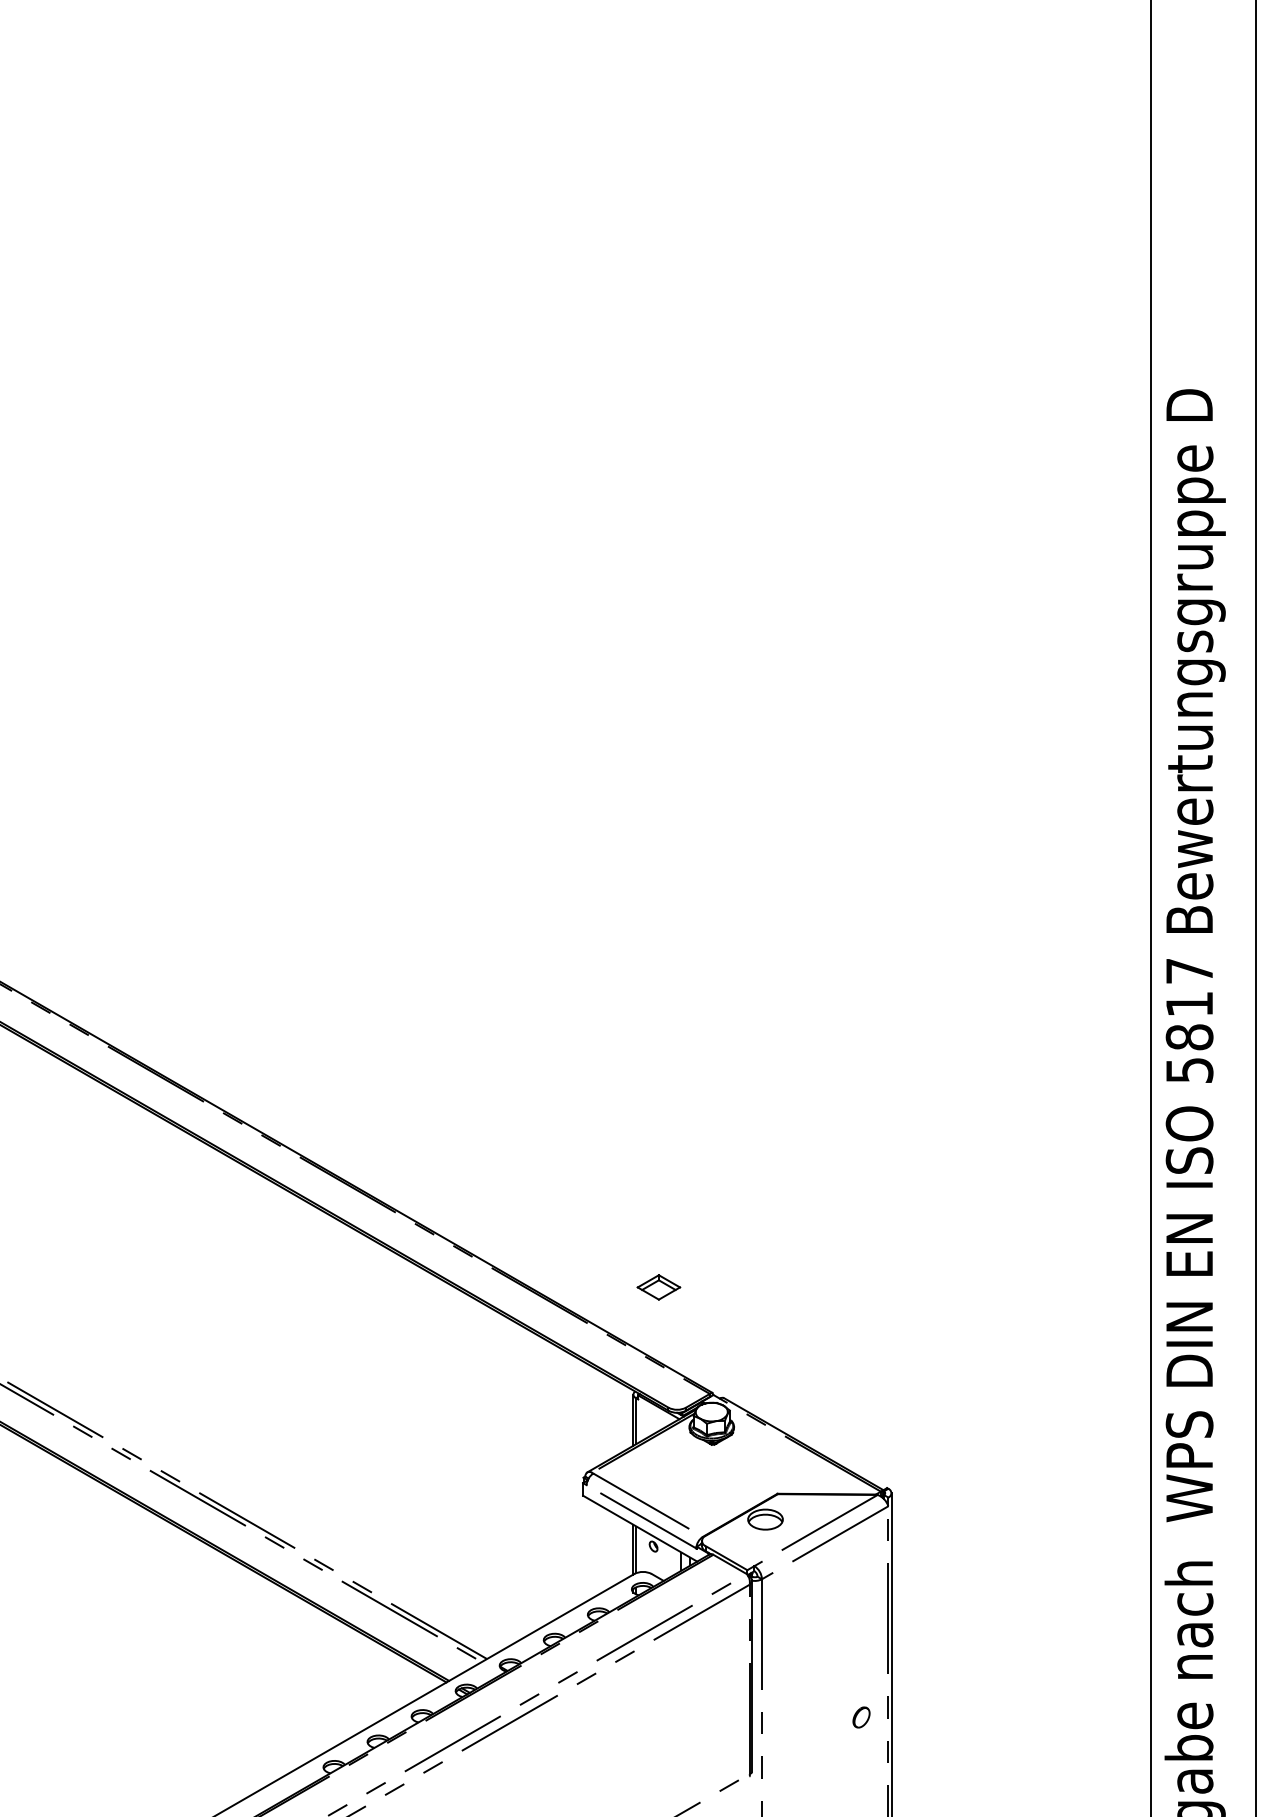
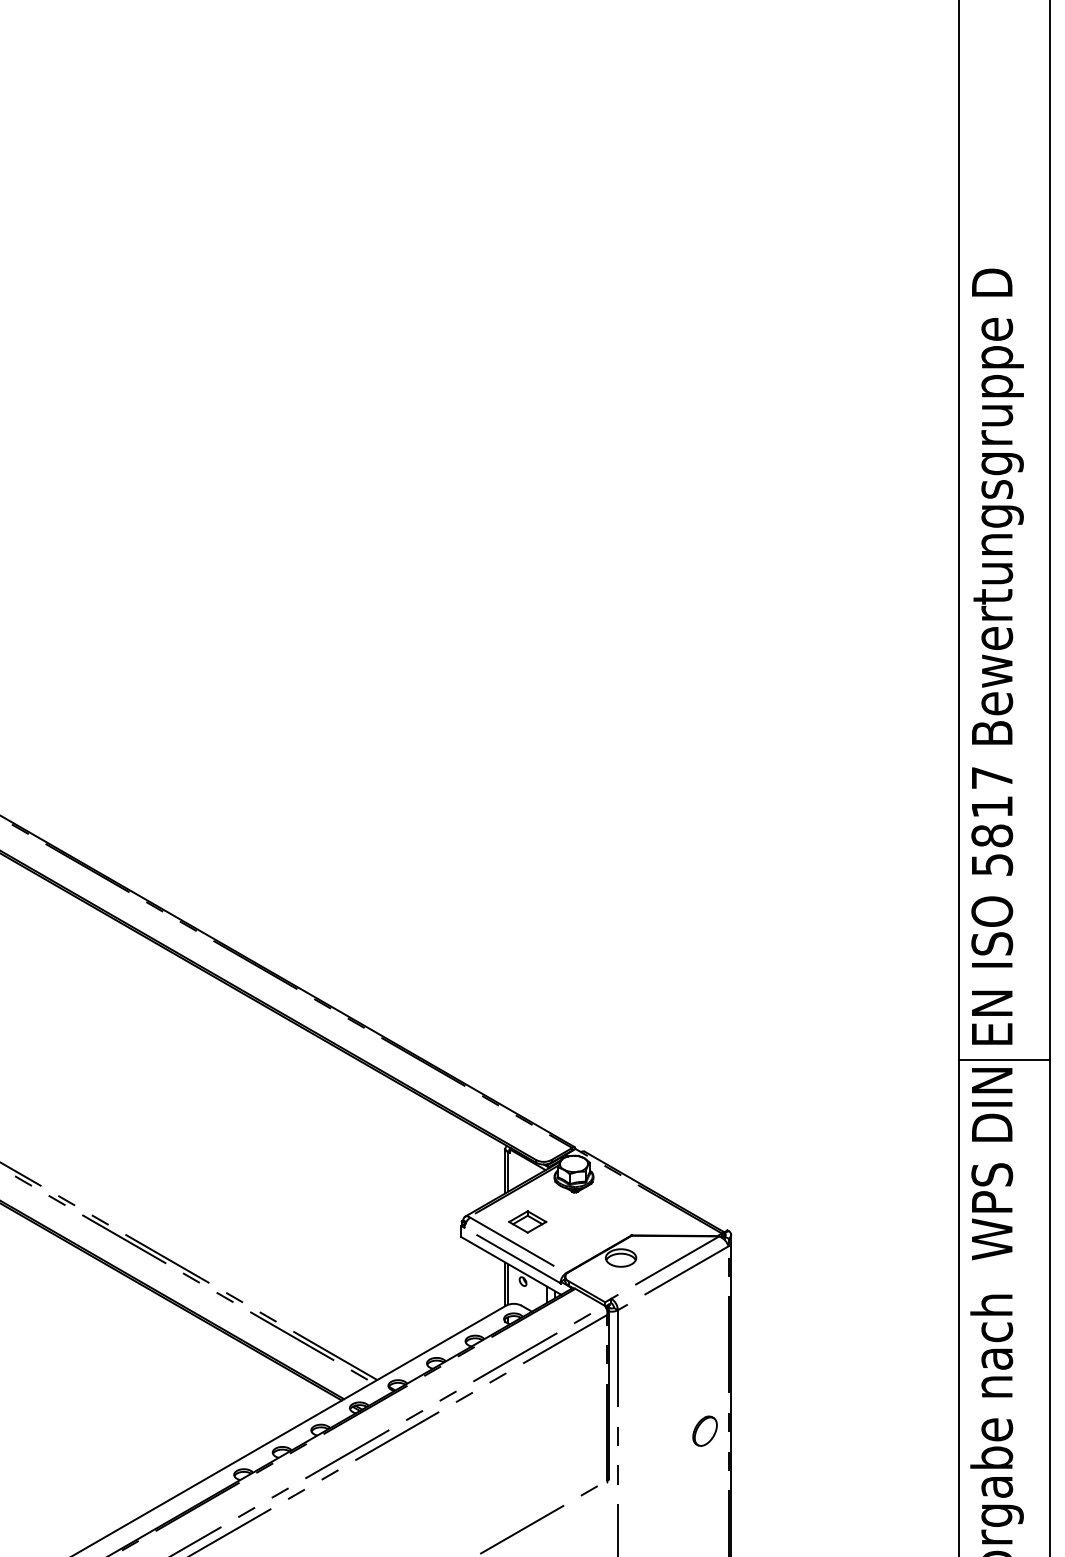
part: (658, 1287) -> (527, 1222), moved
line: (1203, 1292) -> (1004, 1059), added
part: (861, 1717) -> (705, 1431), size x1.67

